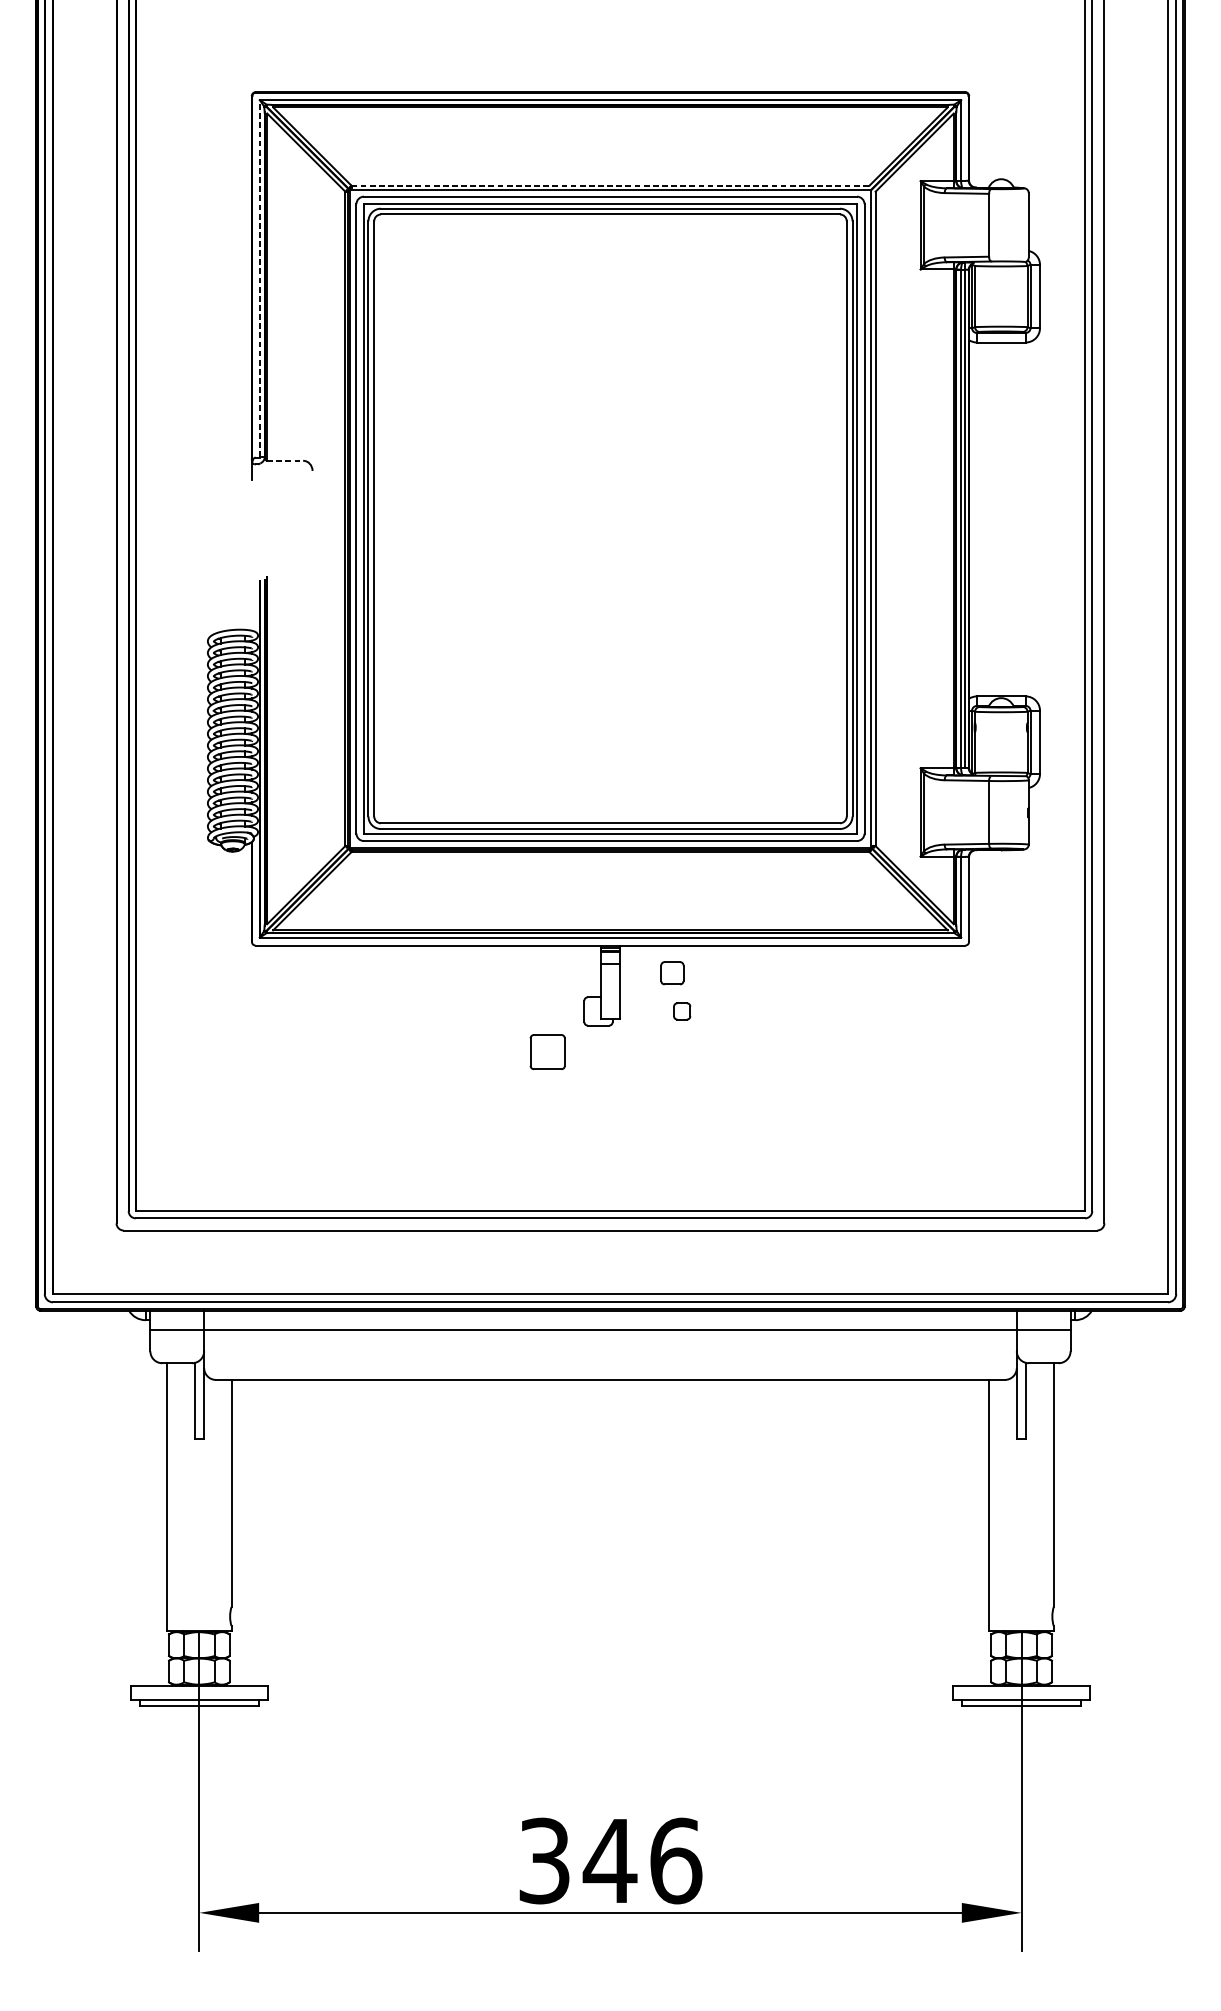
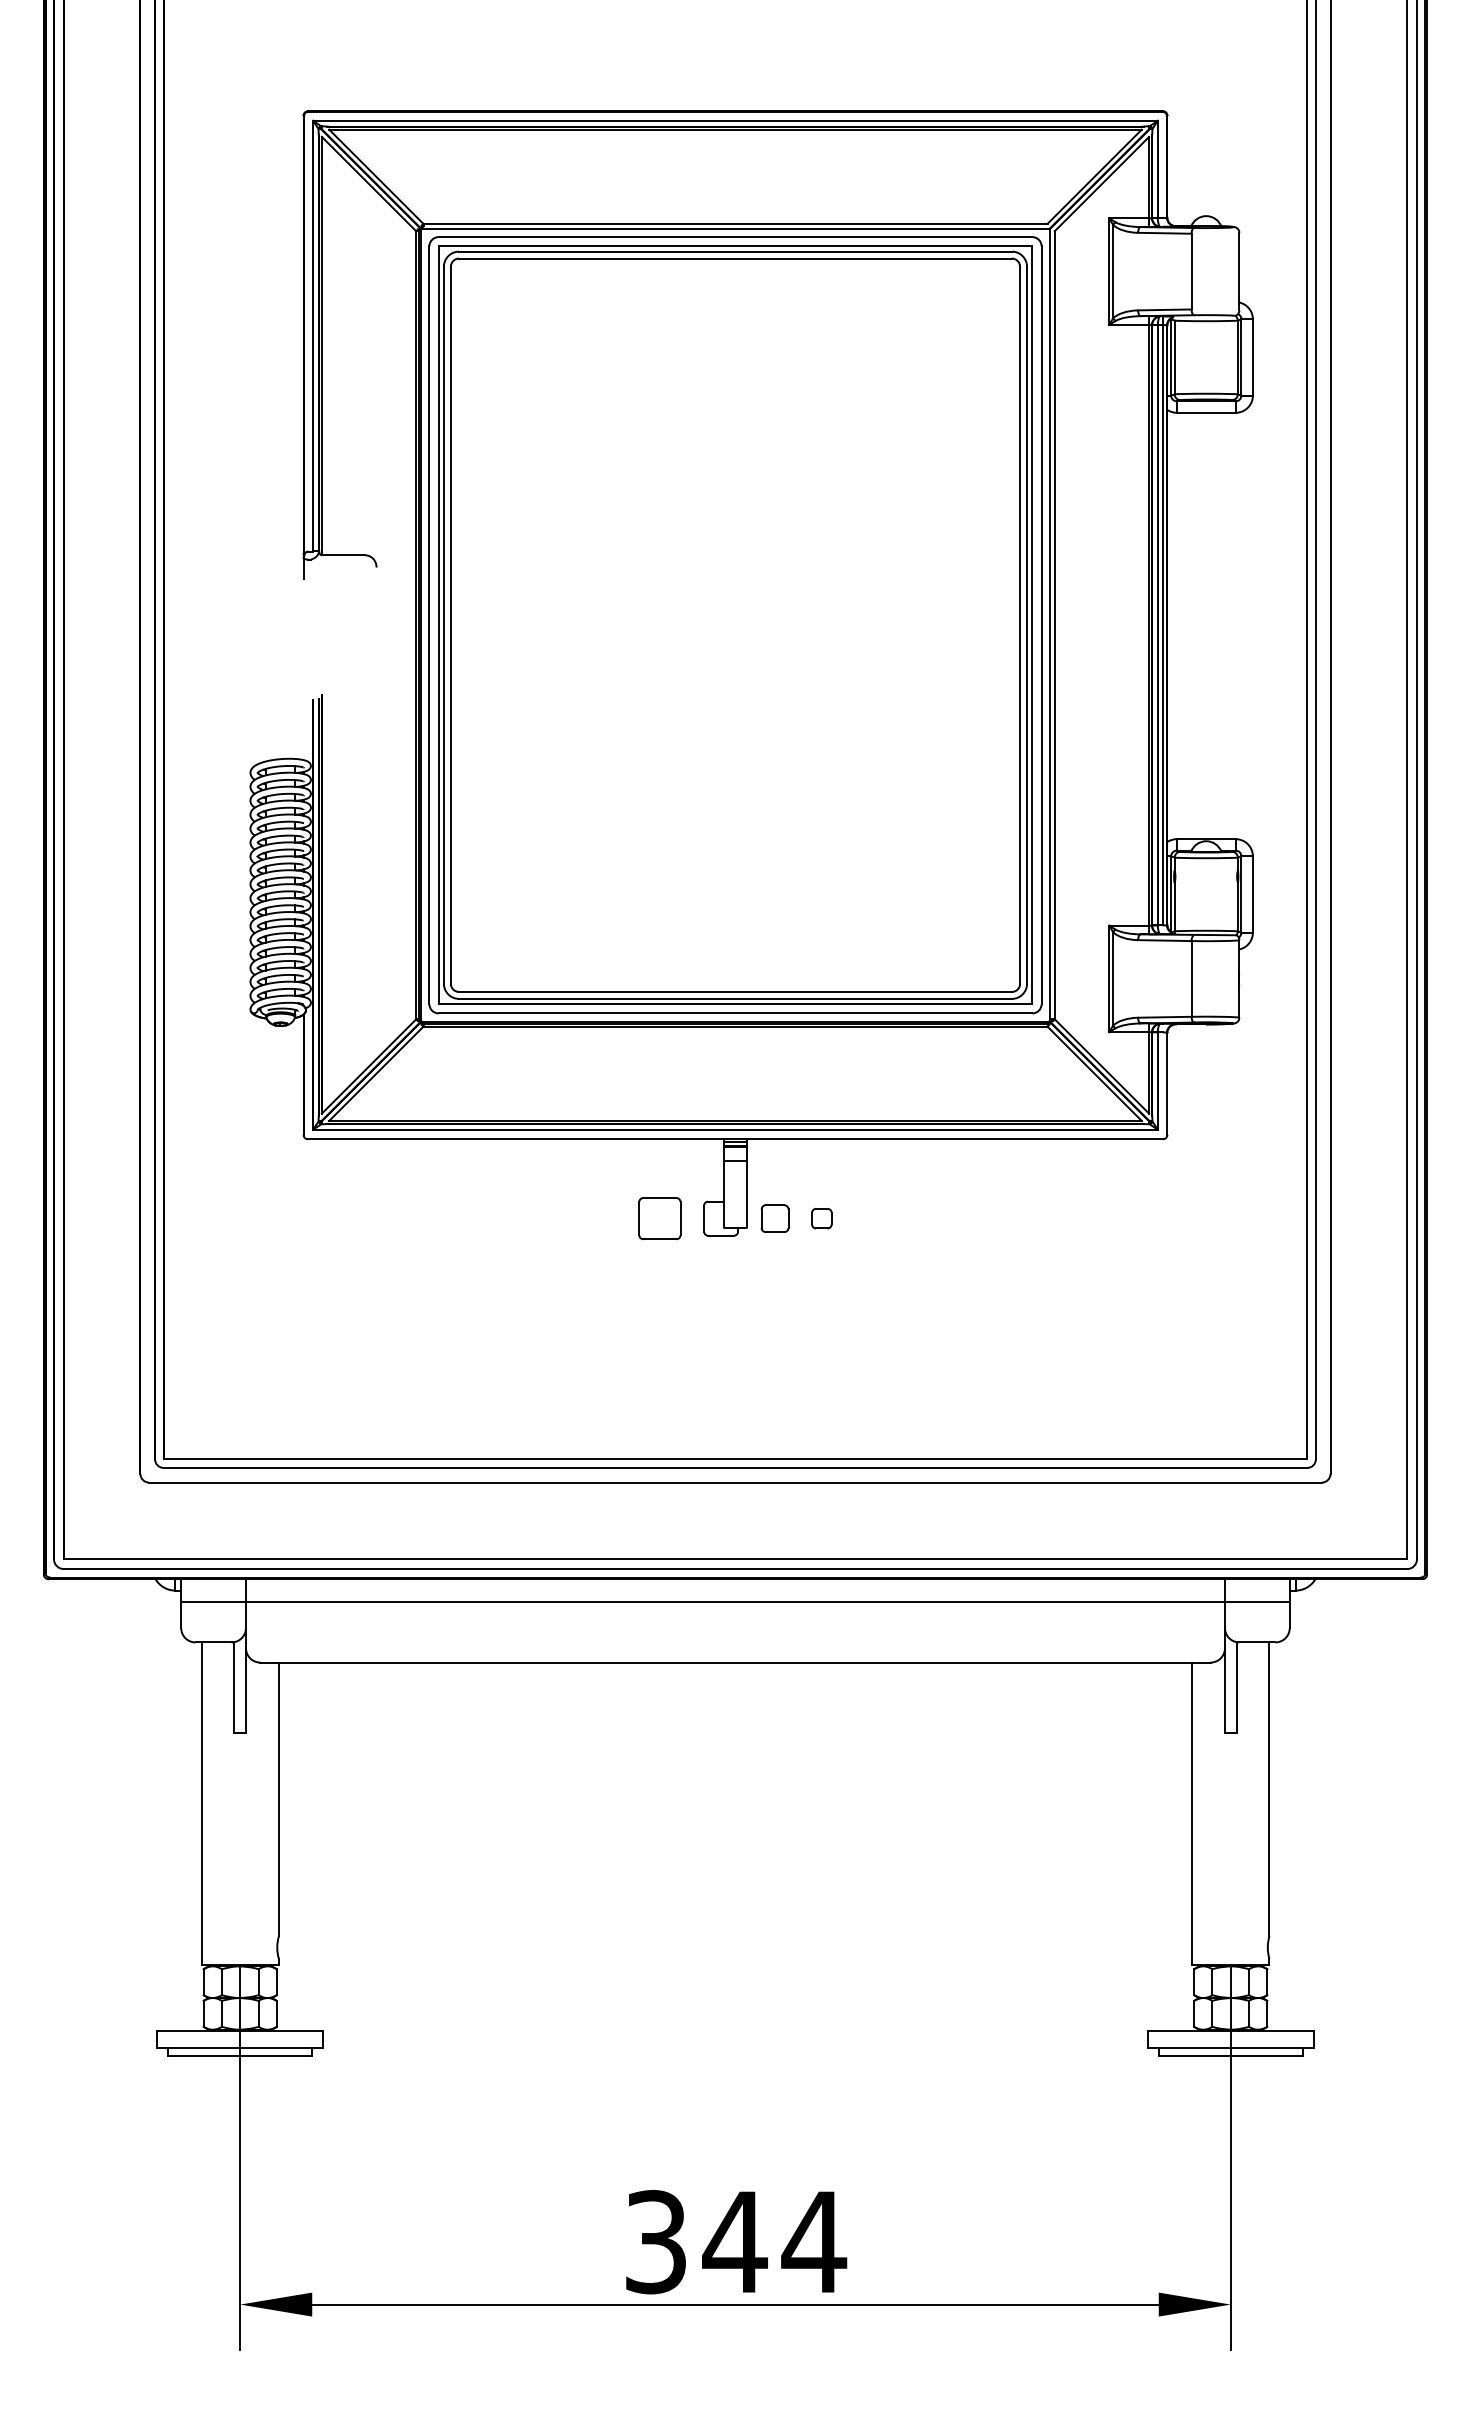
line: (610, 185) -> (735, 223), dashed -> solid
line: (260, 278) -> (313, 335), dashed -> solid
line: (285, 460) -> (343, 555), dashed -> solid
part: (671, 973) -> (774, 1218), moved
part: (547, 1051) -> (659, 1218), moved
text: (676, 1861) -> (814, 2242), 346 -> 344

